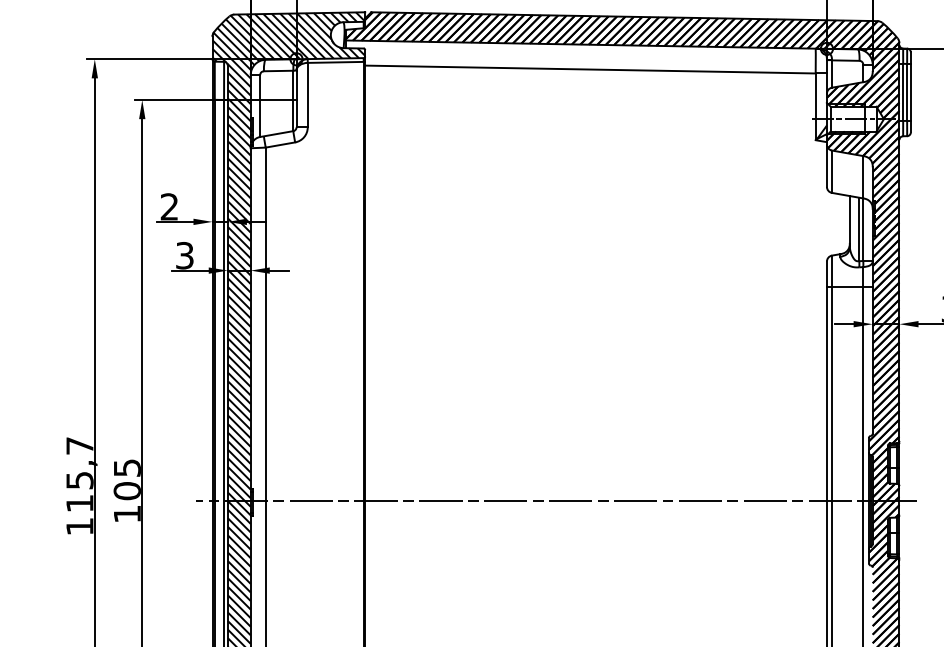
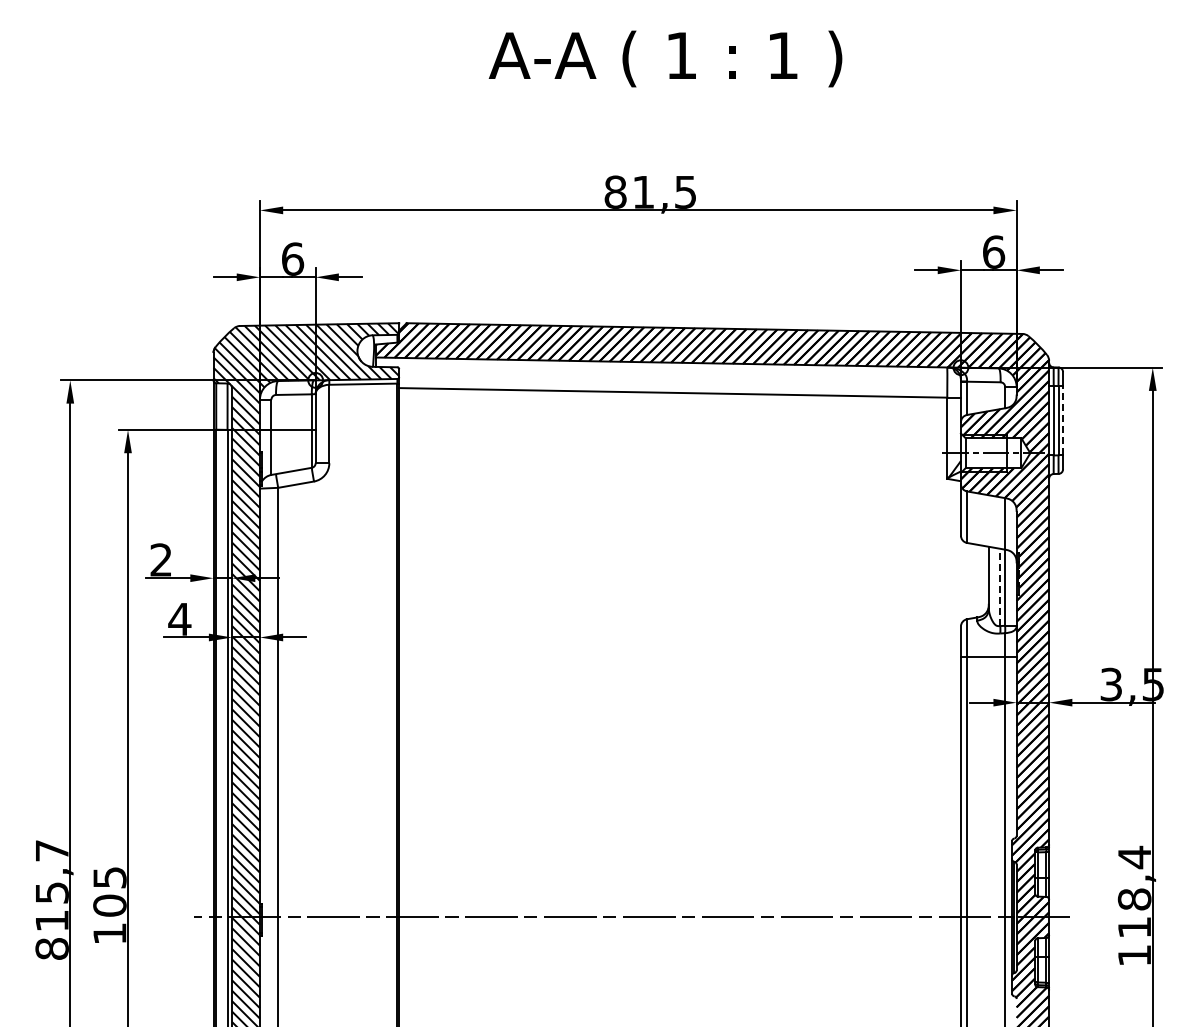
line: (911, 92) -> (1063, 420), solid -> dashed
line: (859, 229) -> (1000, 587), solid -> dashed
text: (184, 255) -> (179, 618), 3 -> 4
text: (79, 526) -> (51, 948), 115,7 -> 815,7

